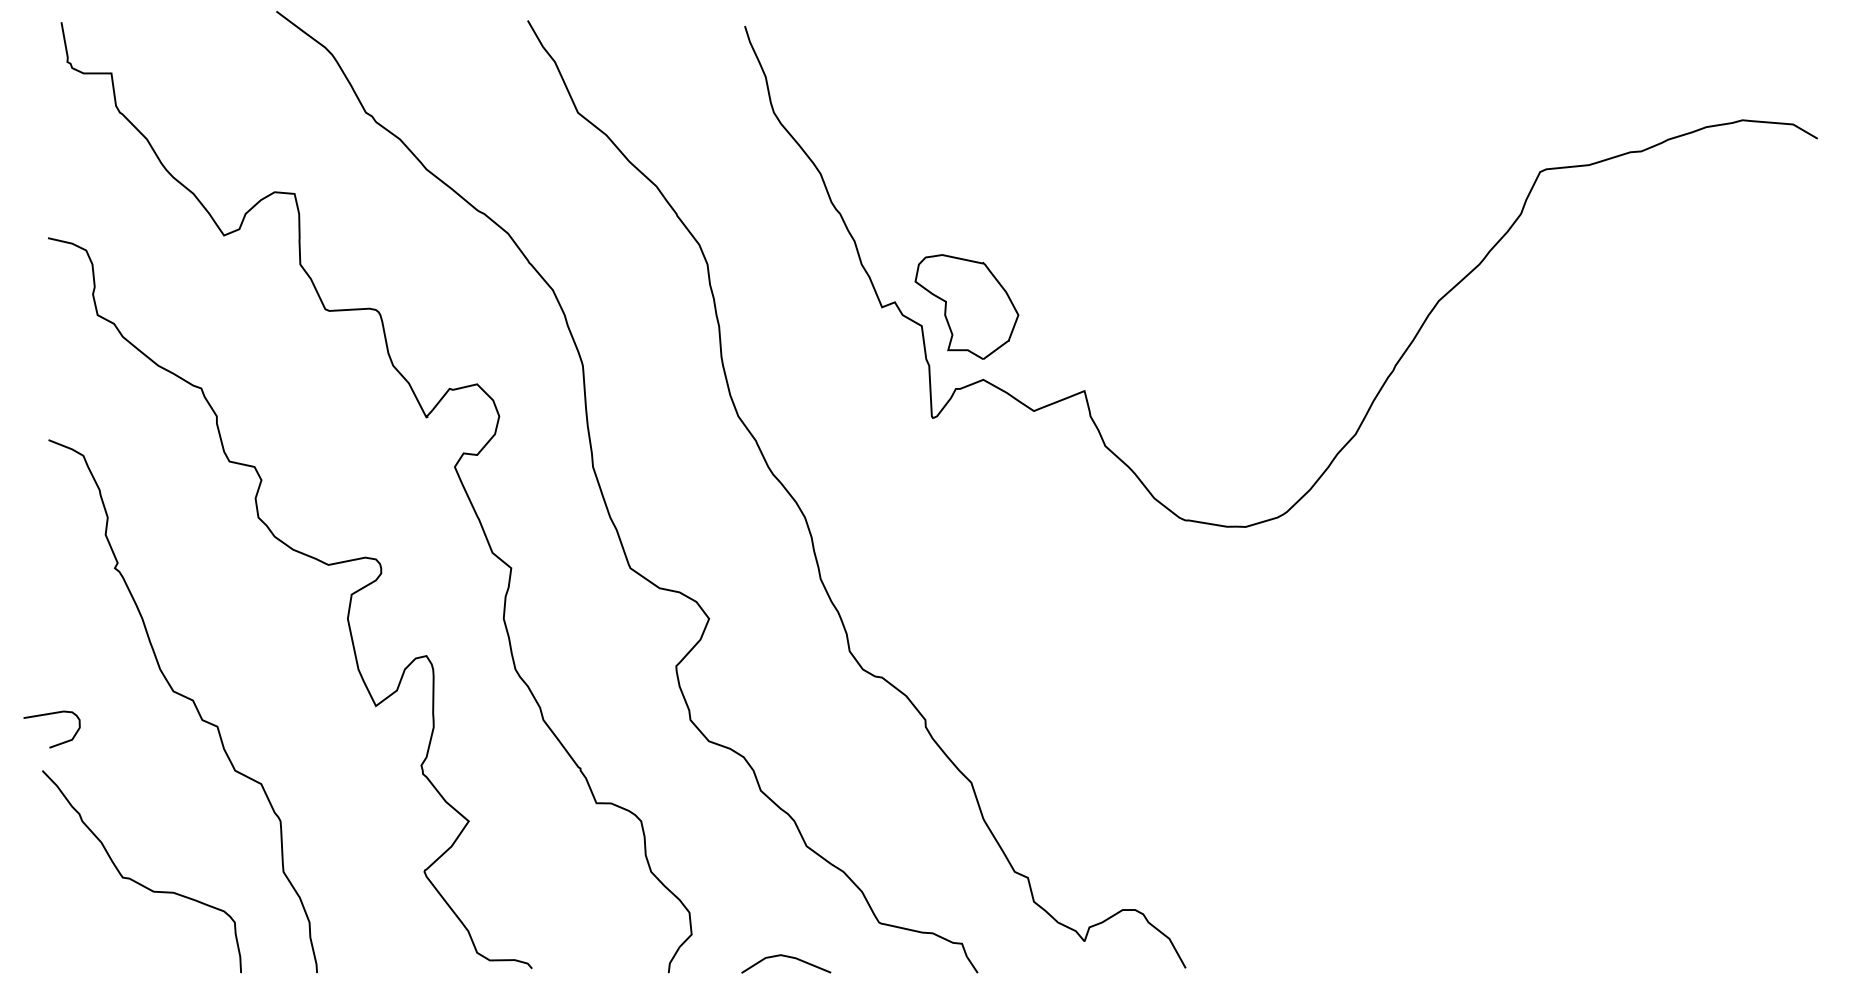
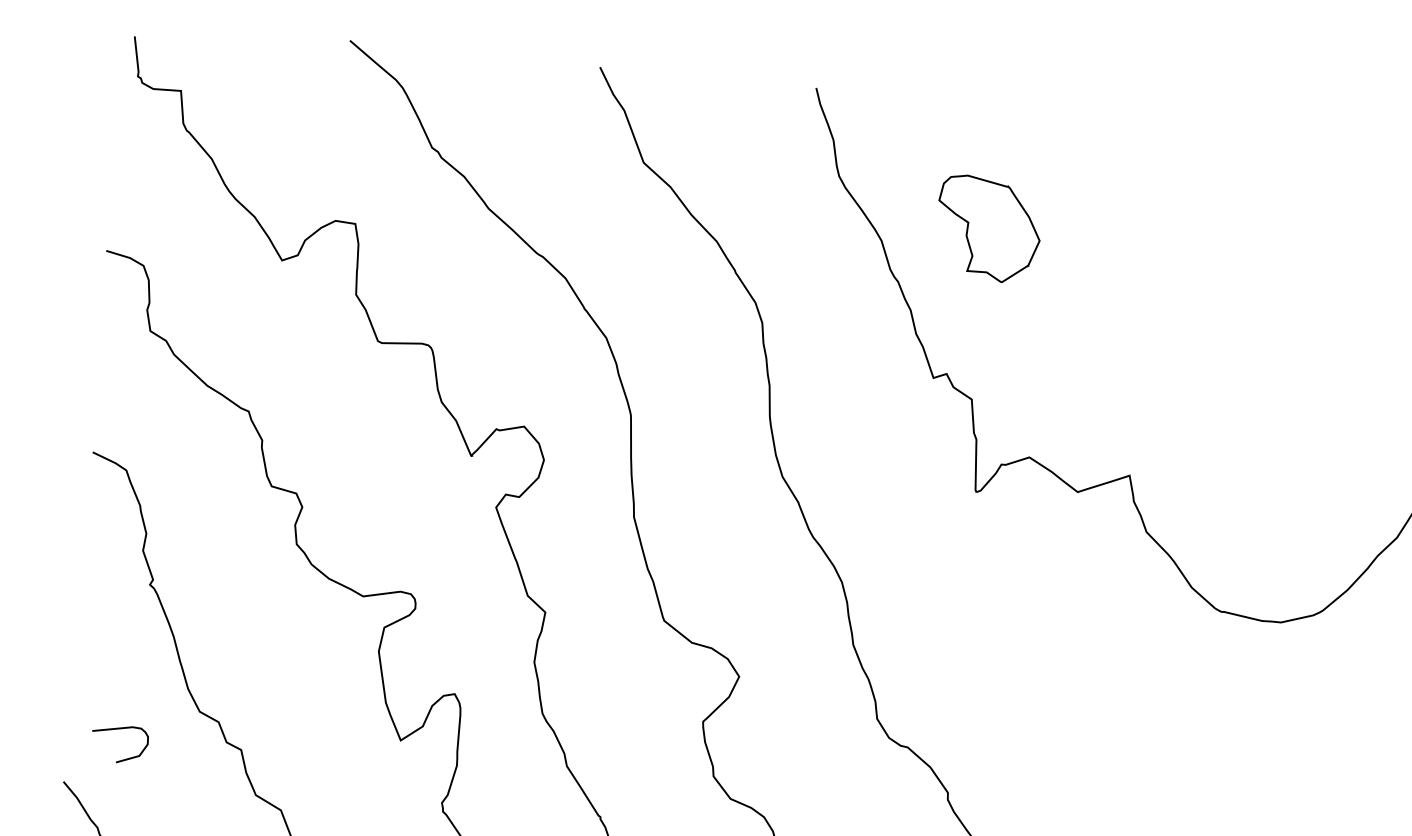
part: (966, 306) -> (988, 228), moved
curve: (47, 715) -> (116, 730), moved

